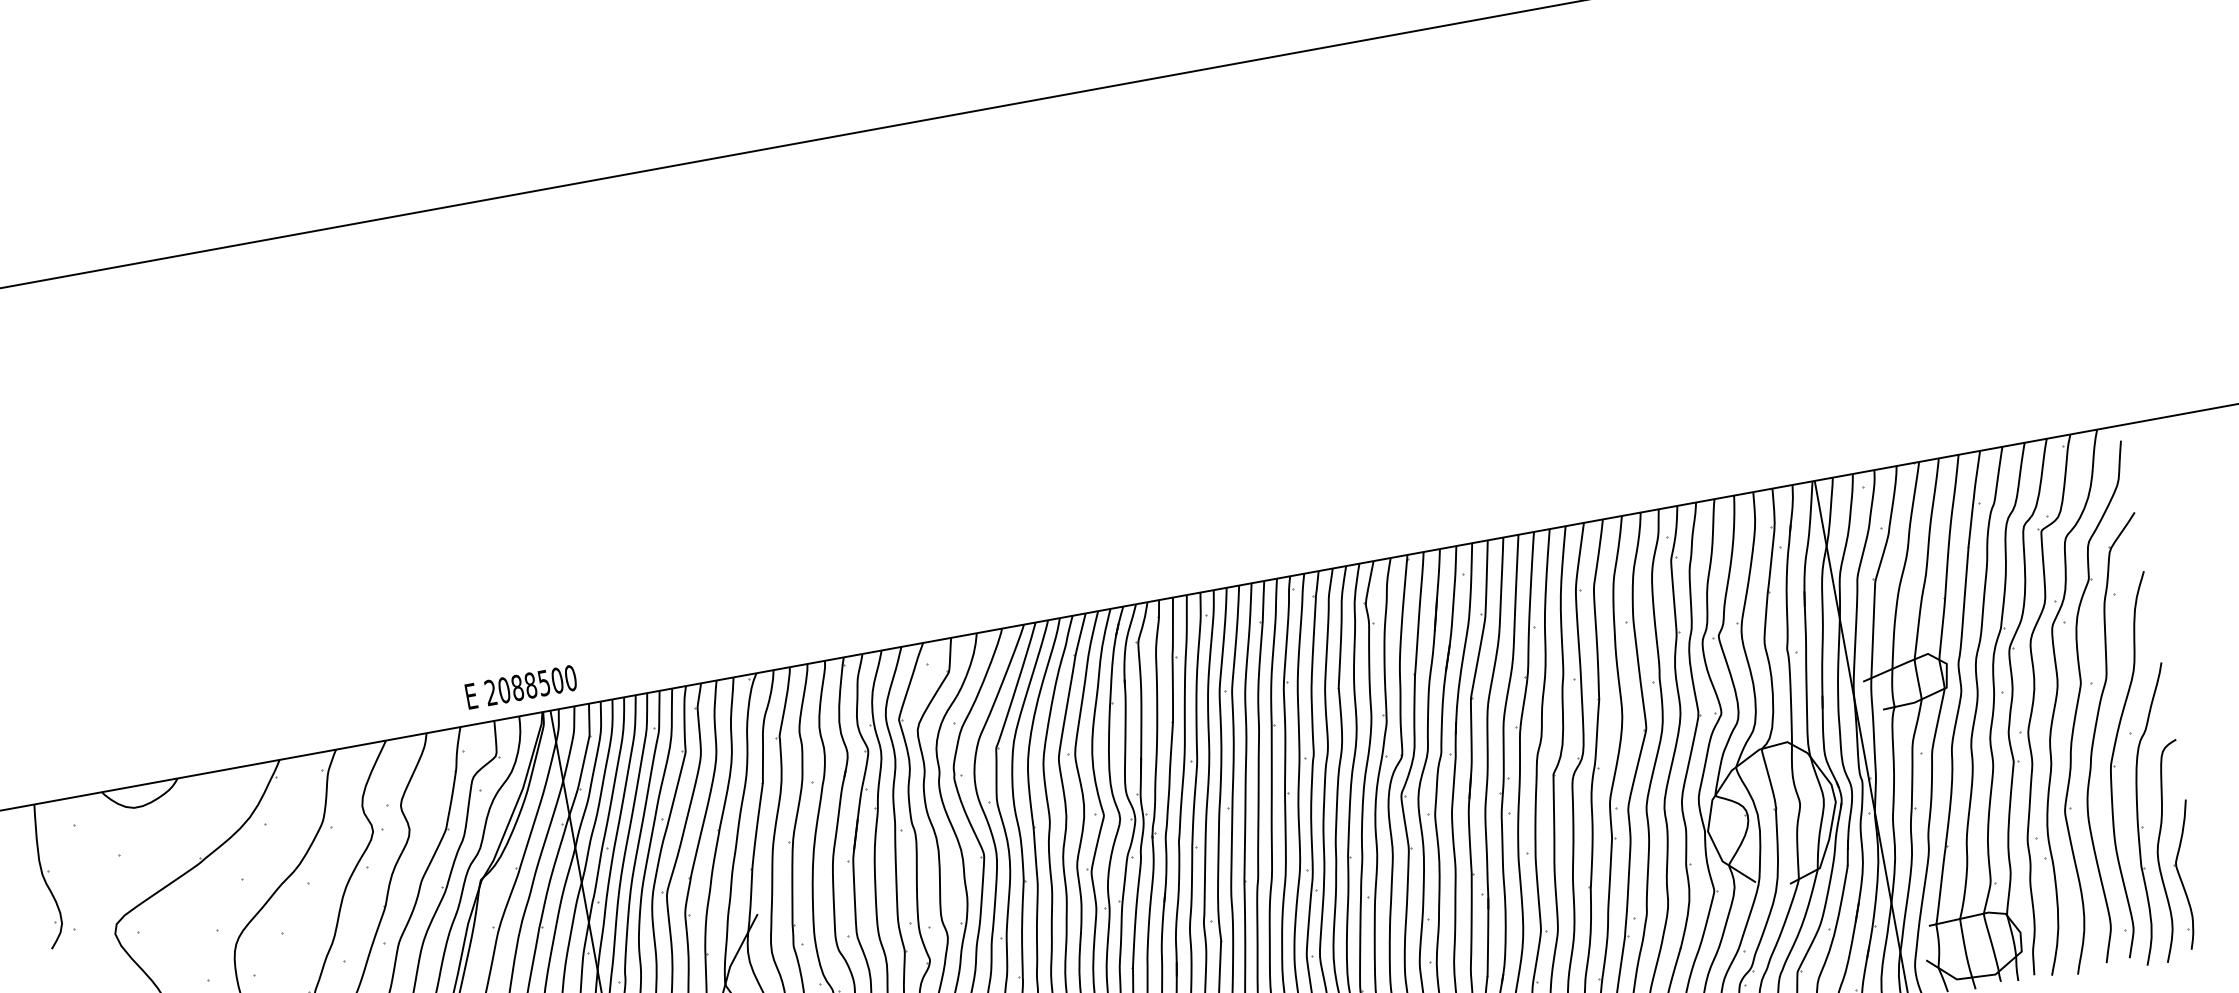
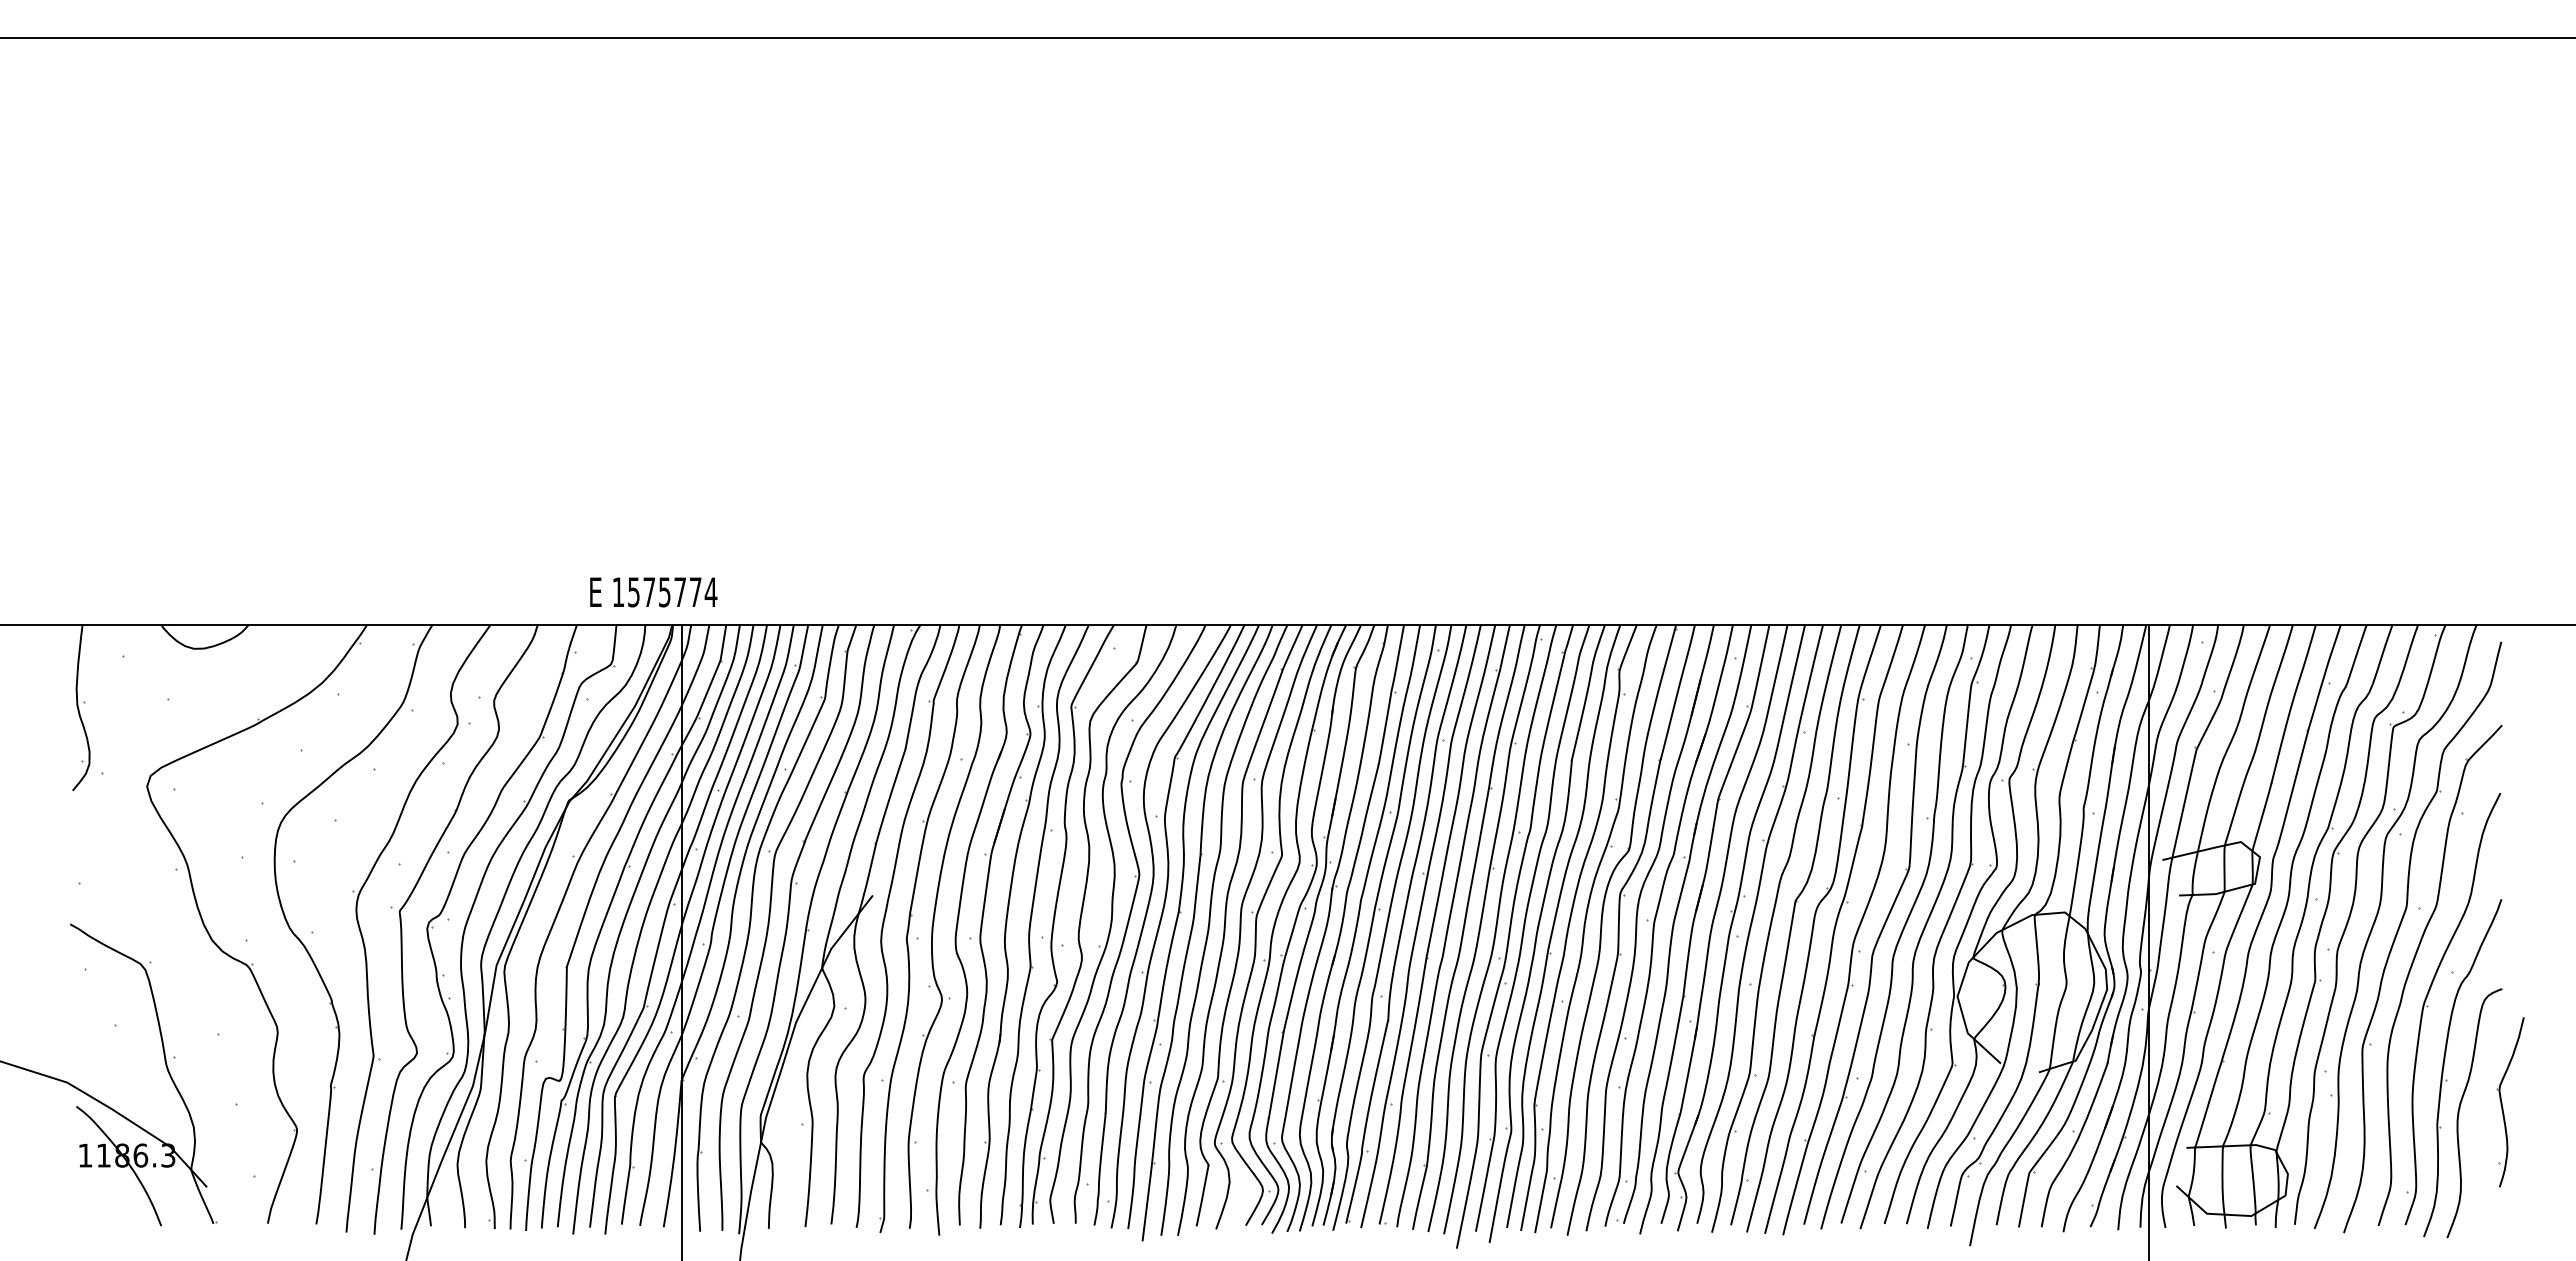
text: (530, 685) -> (664, 592), 2088500 -> 1575774
part: (2180, 876) -> (2502, 1102), moved

